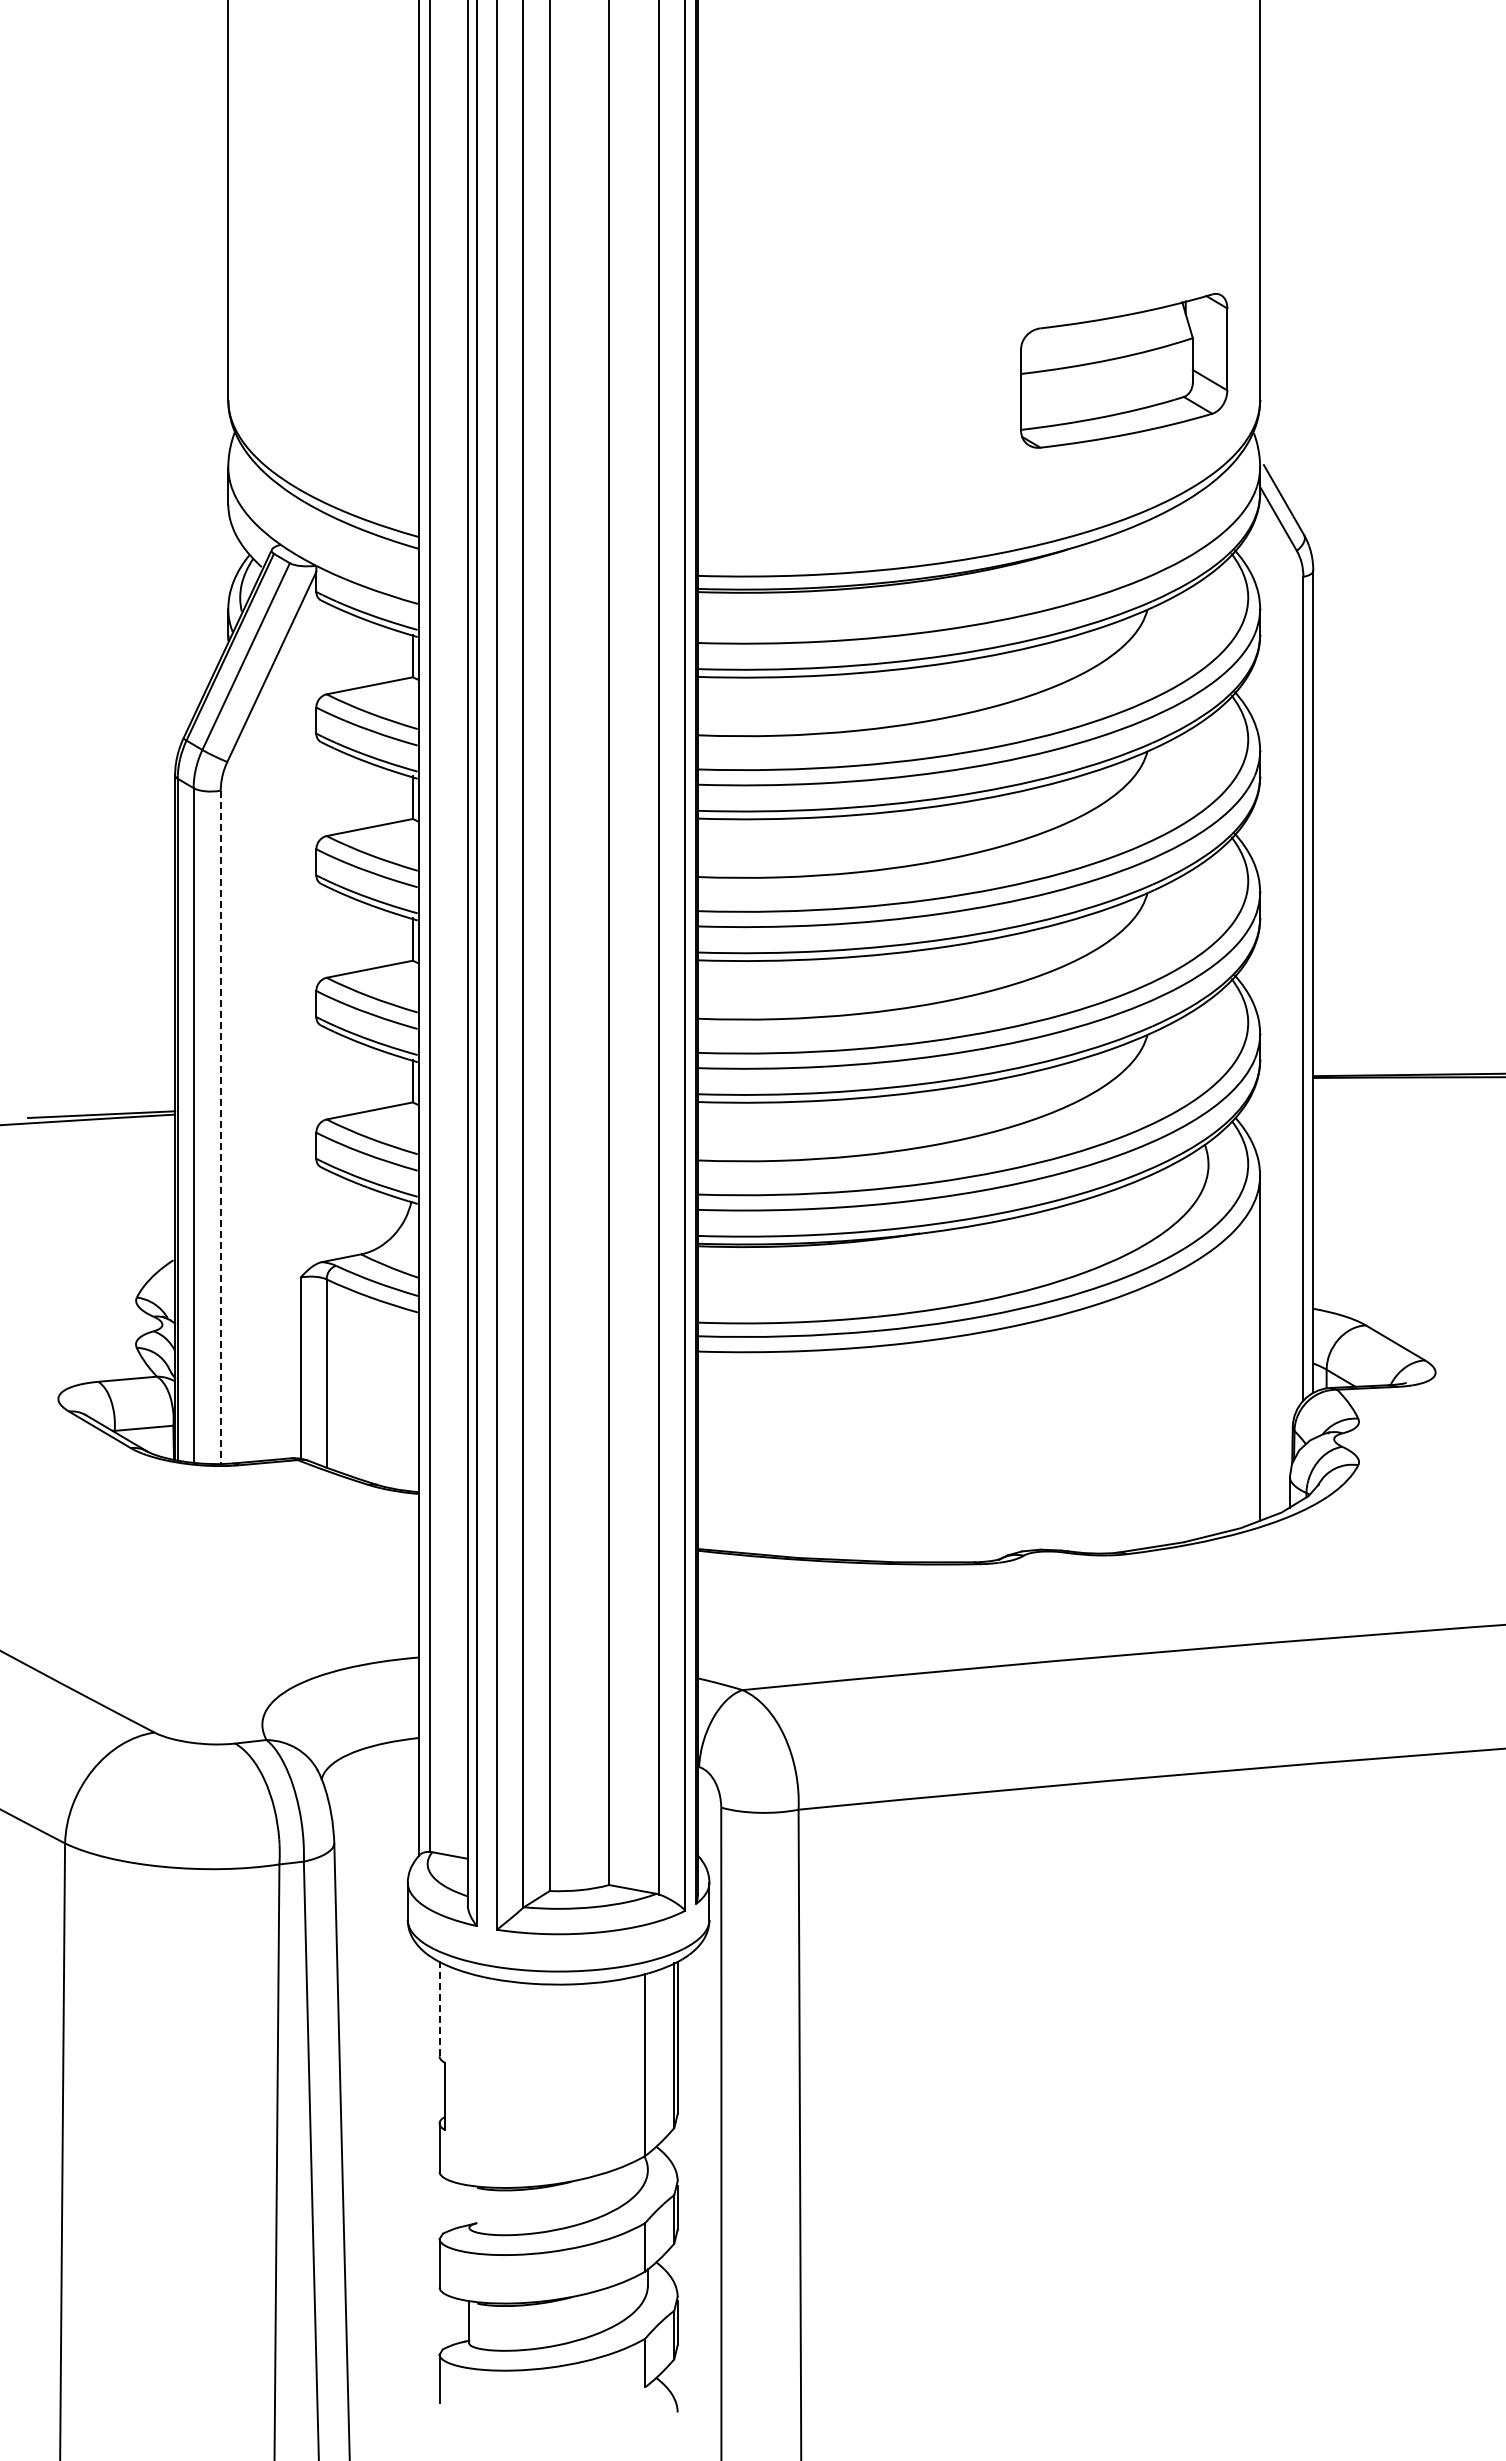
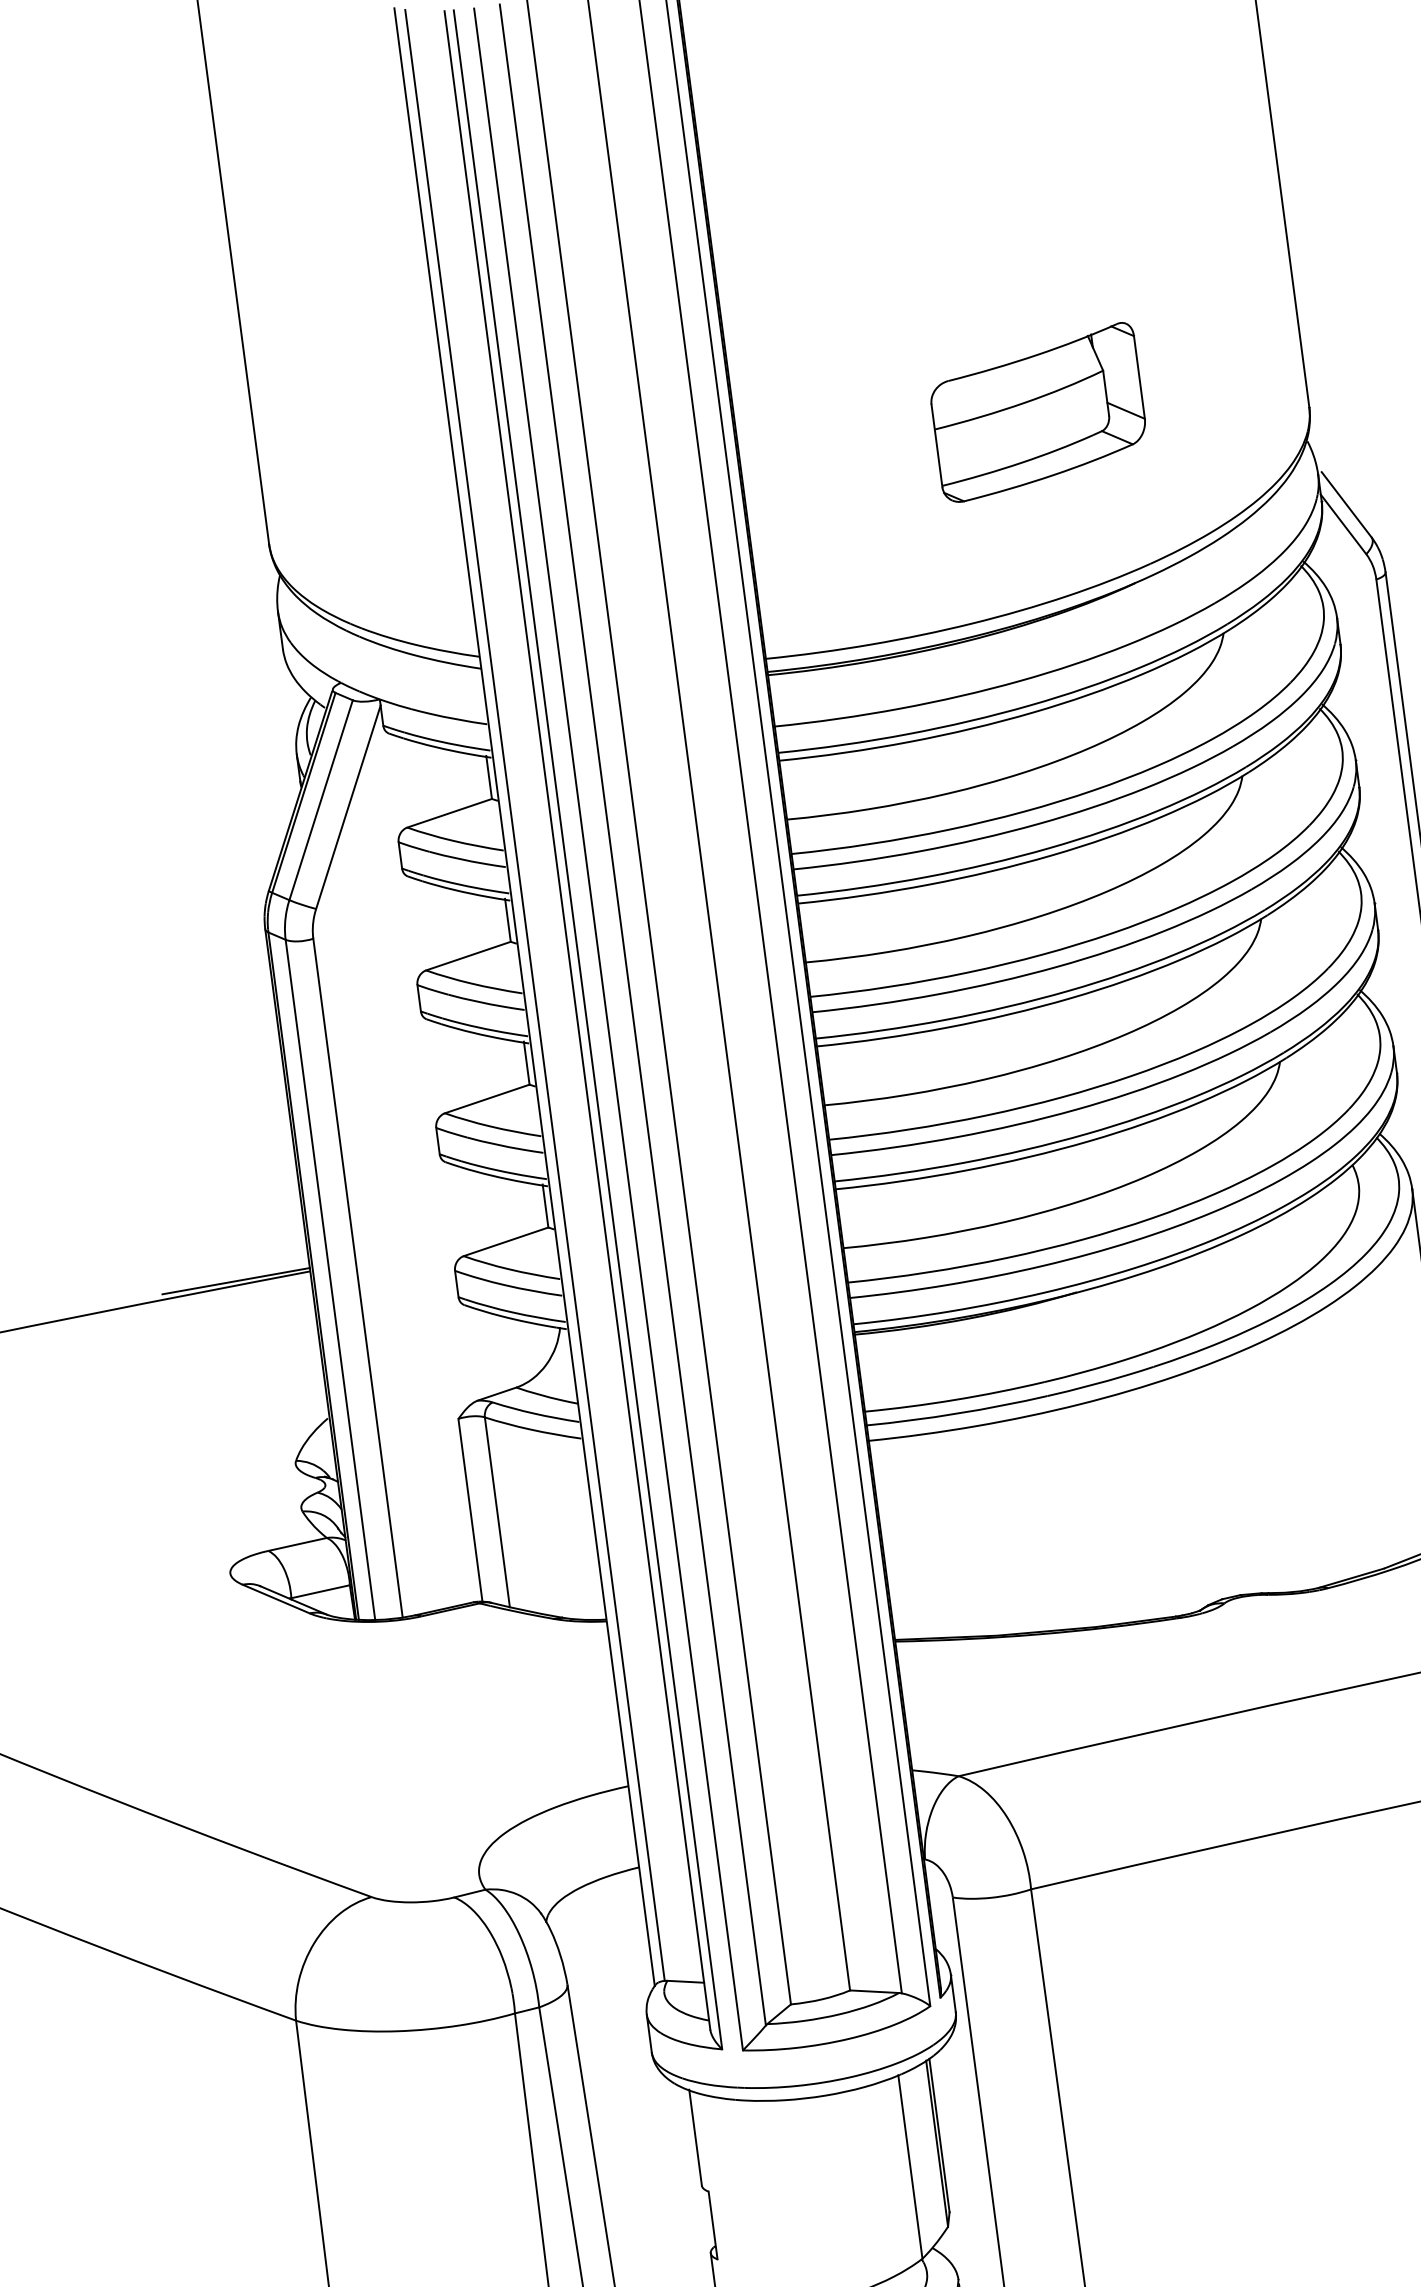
part: (1124, 370) -> (1038, 412), moved
line: (220, 1127) -> (357, 1278), dashed -> solid
line: (439, 2008) -> (695, 2137), dashed -> solid

